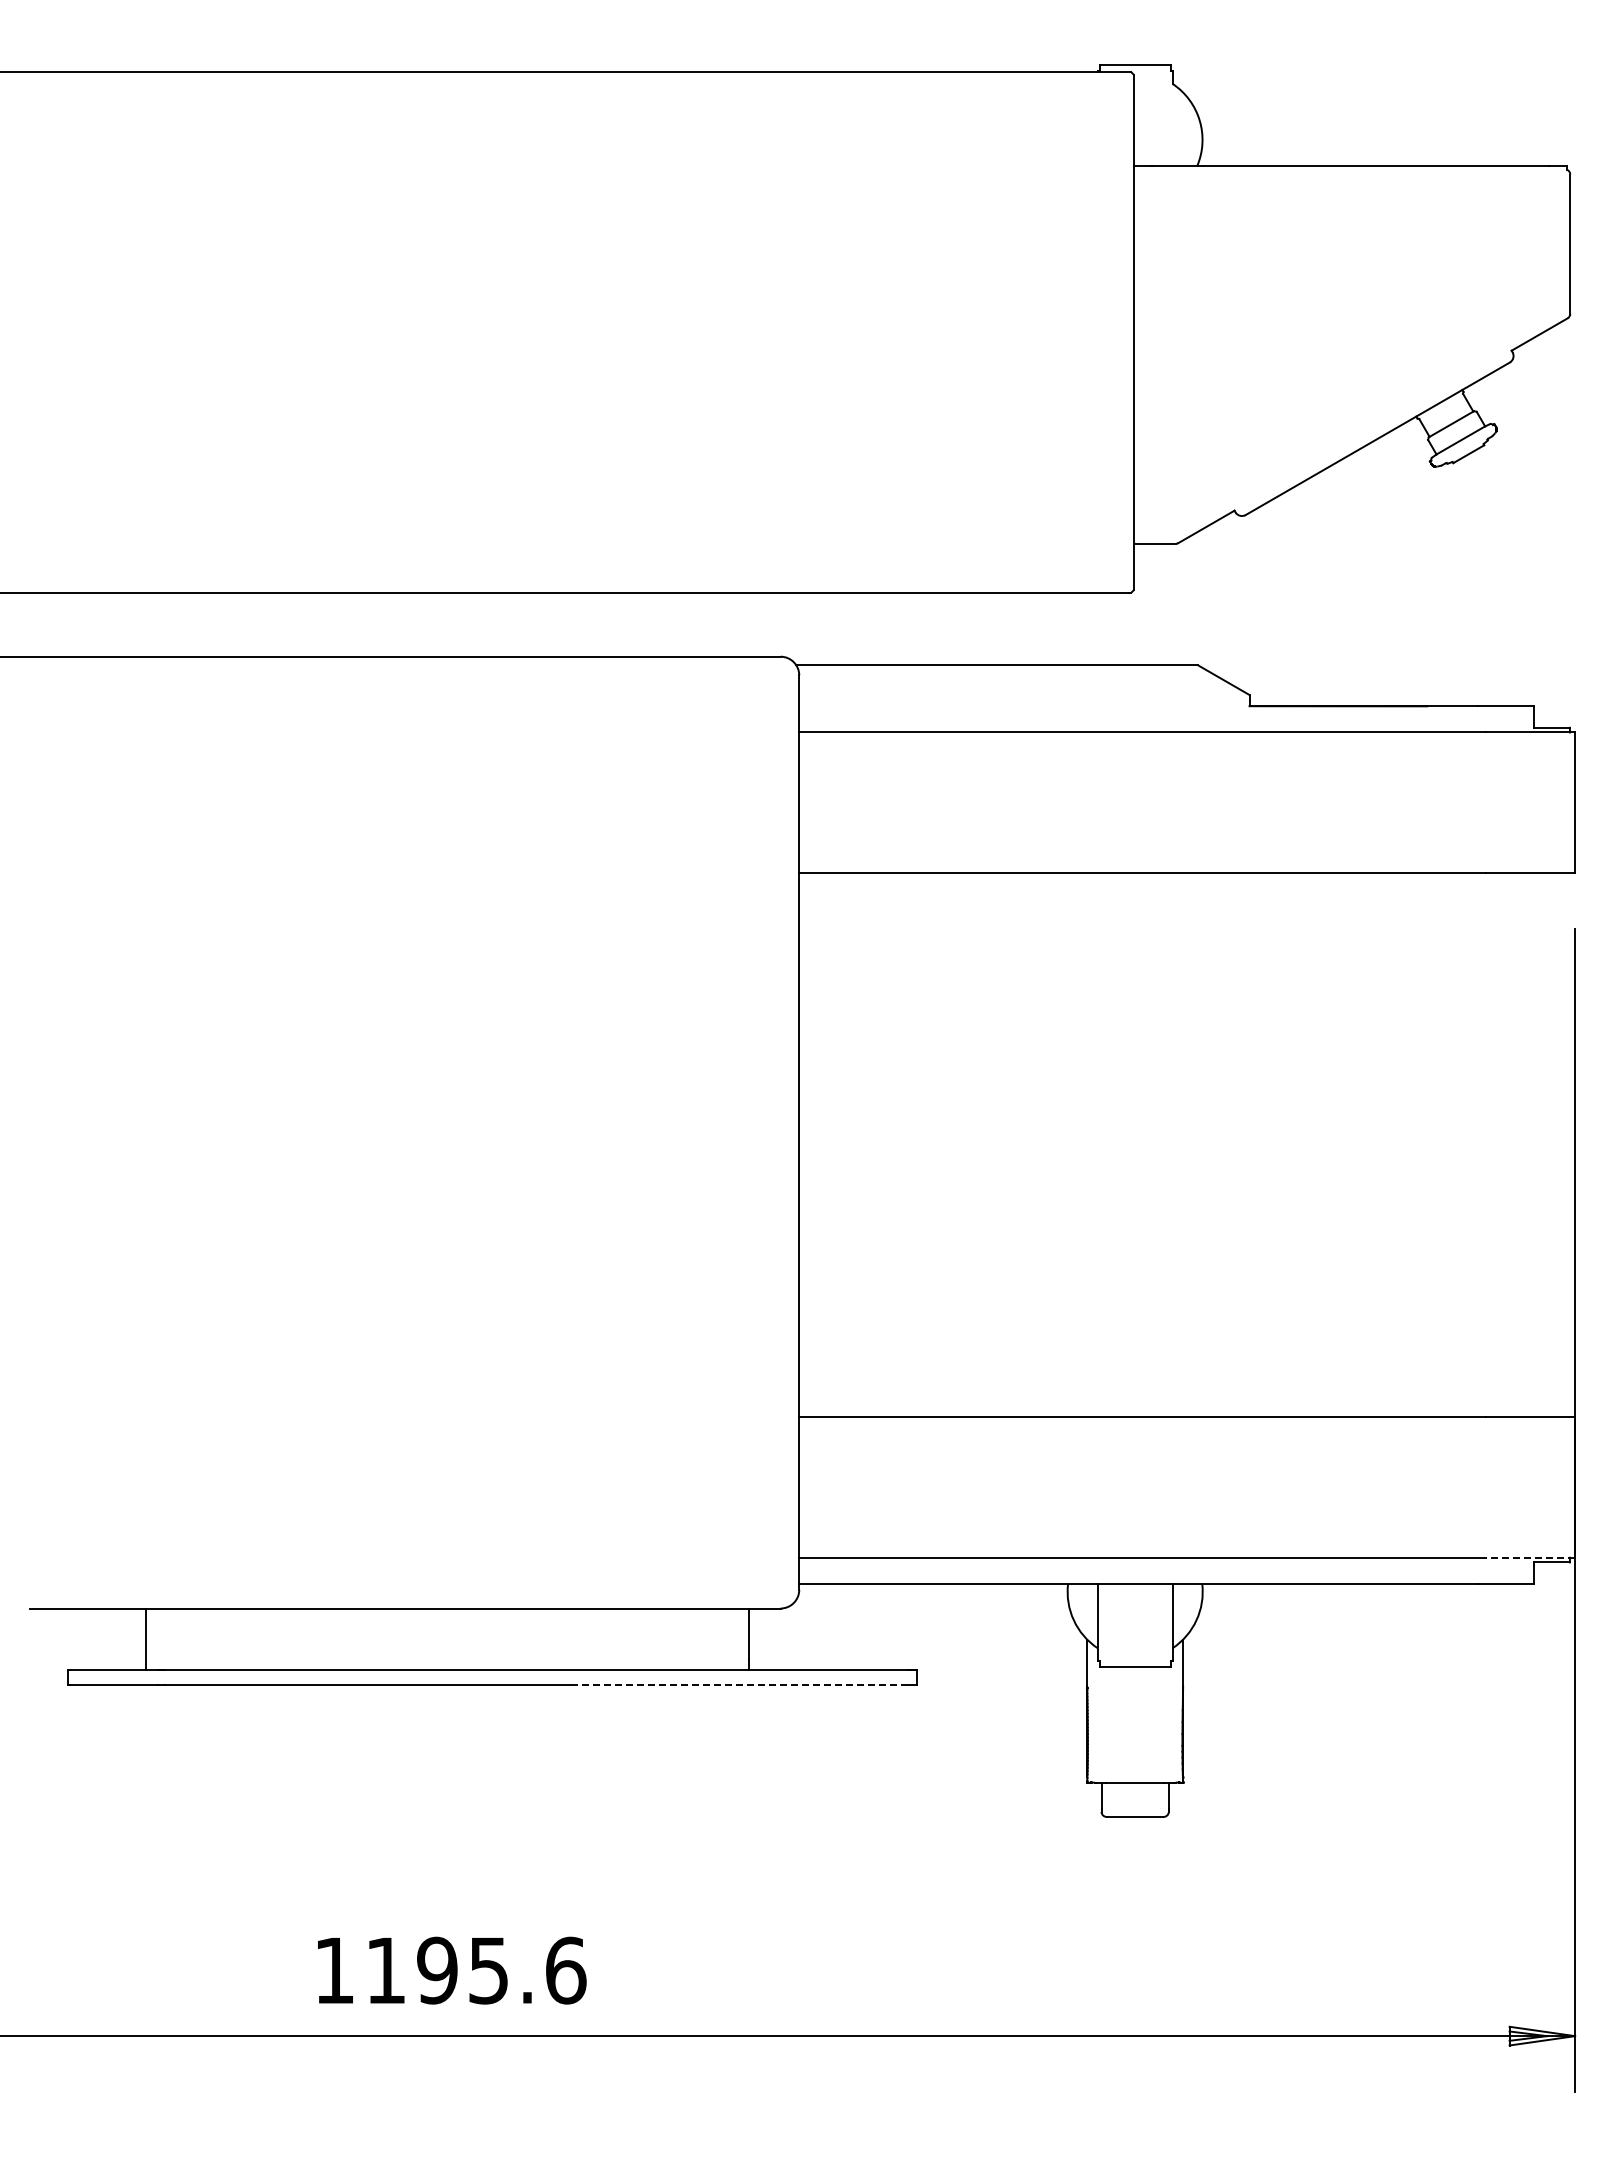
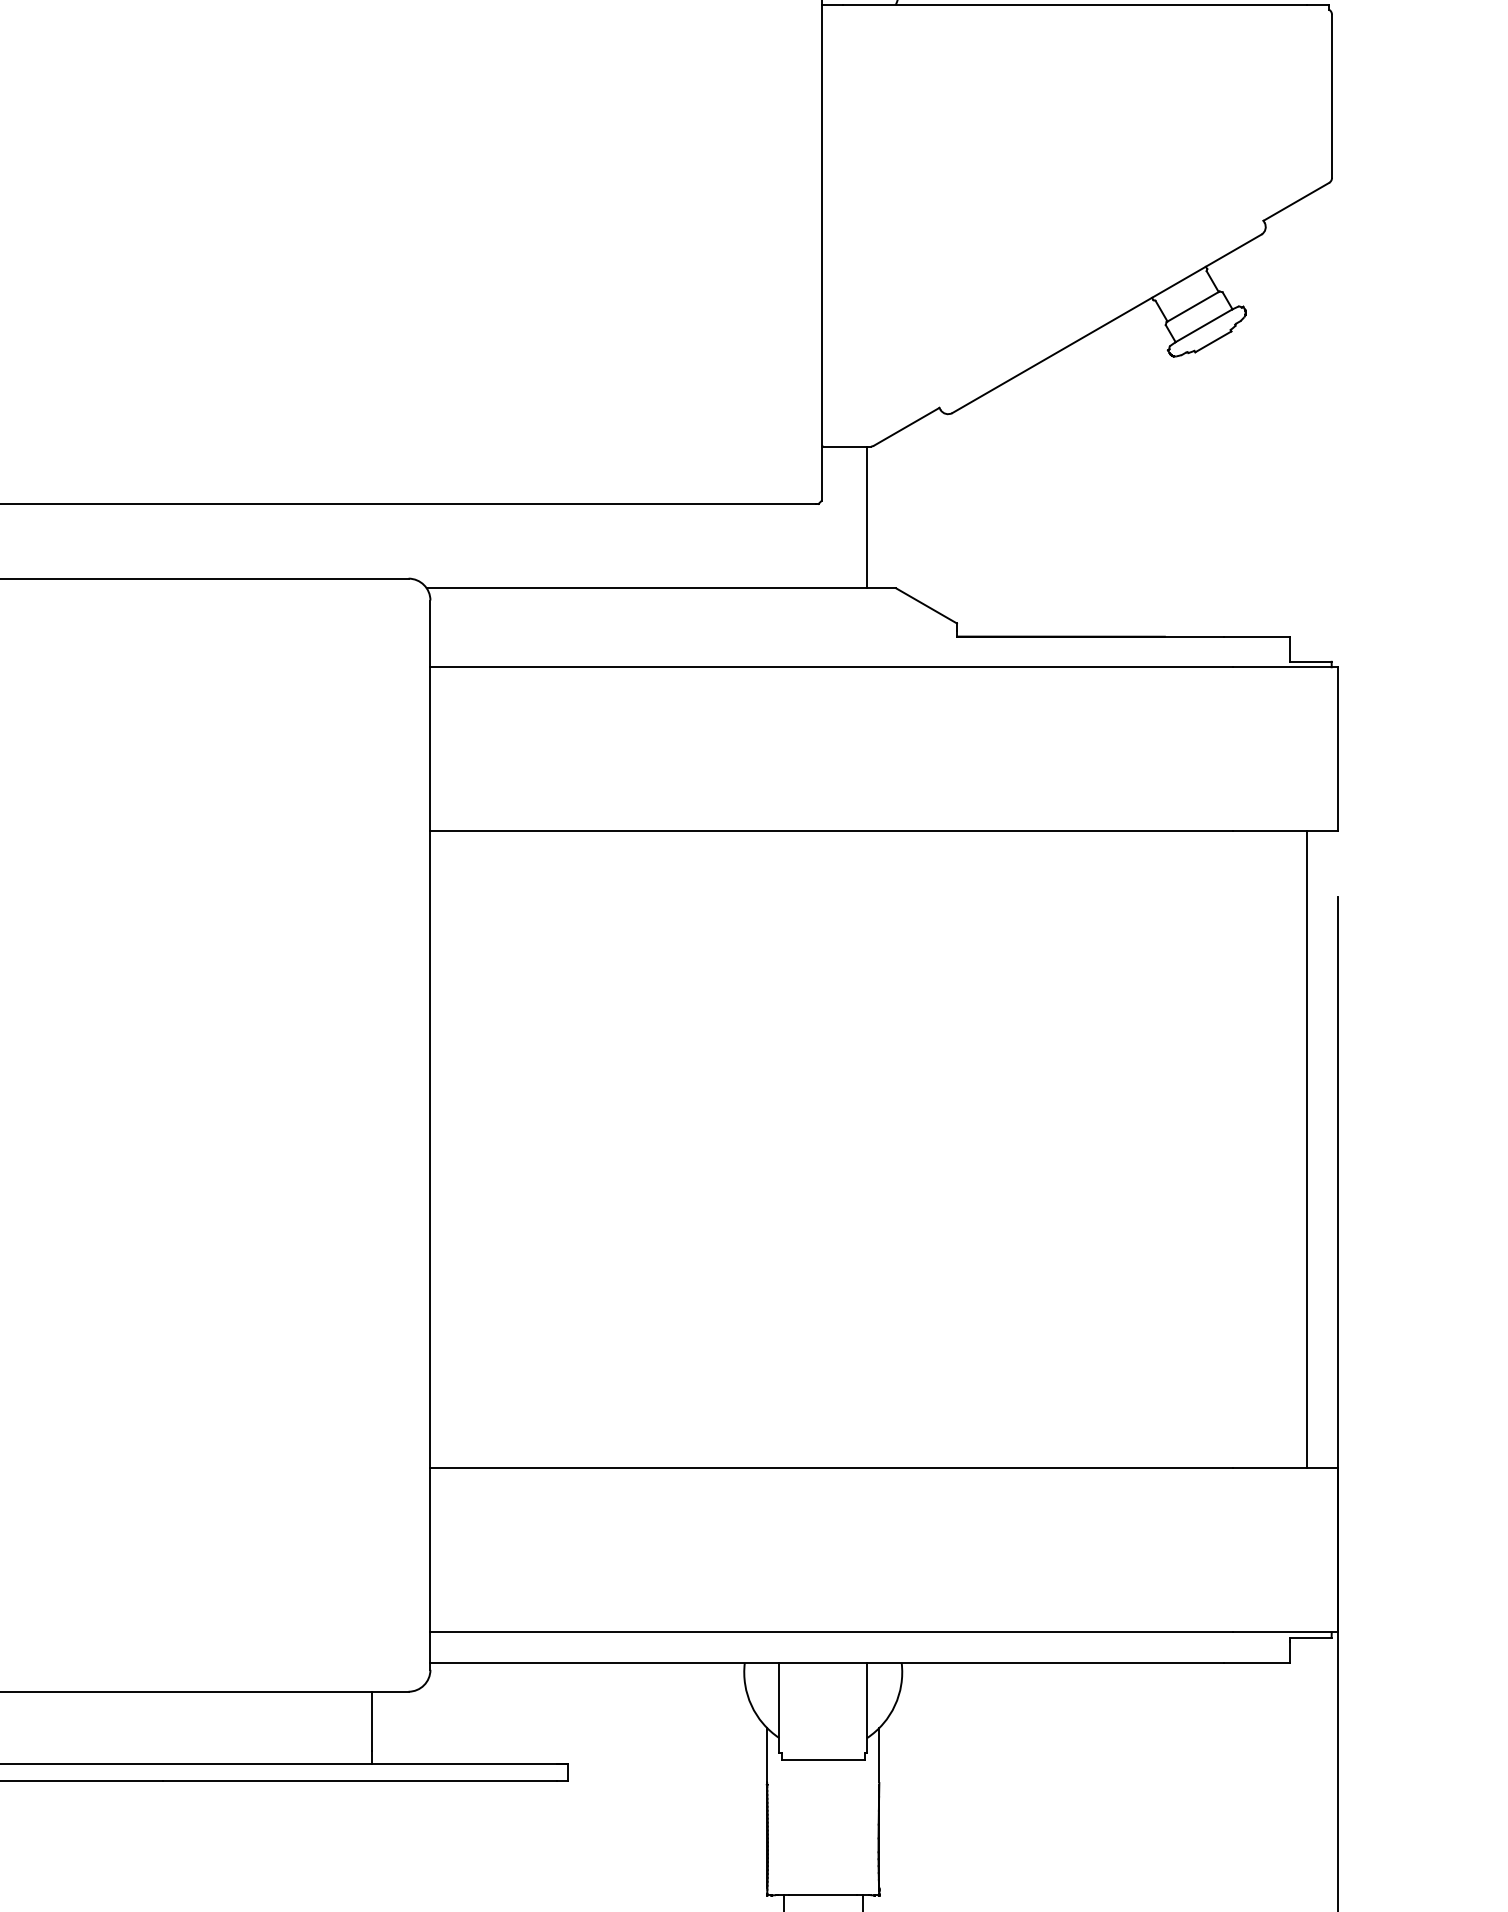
line: (1172, 604) -> (866, 517), added
line: (1548, 1144) -> (1306, 1149), added
line: (1530, 1557) -> (1285, 1632), dashed -> solid
line: (739, 1685) -> (360, 1781), dashed -> solid

